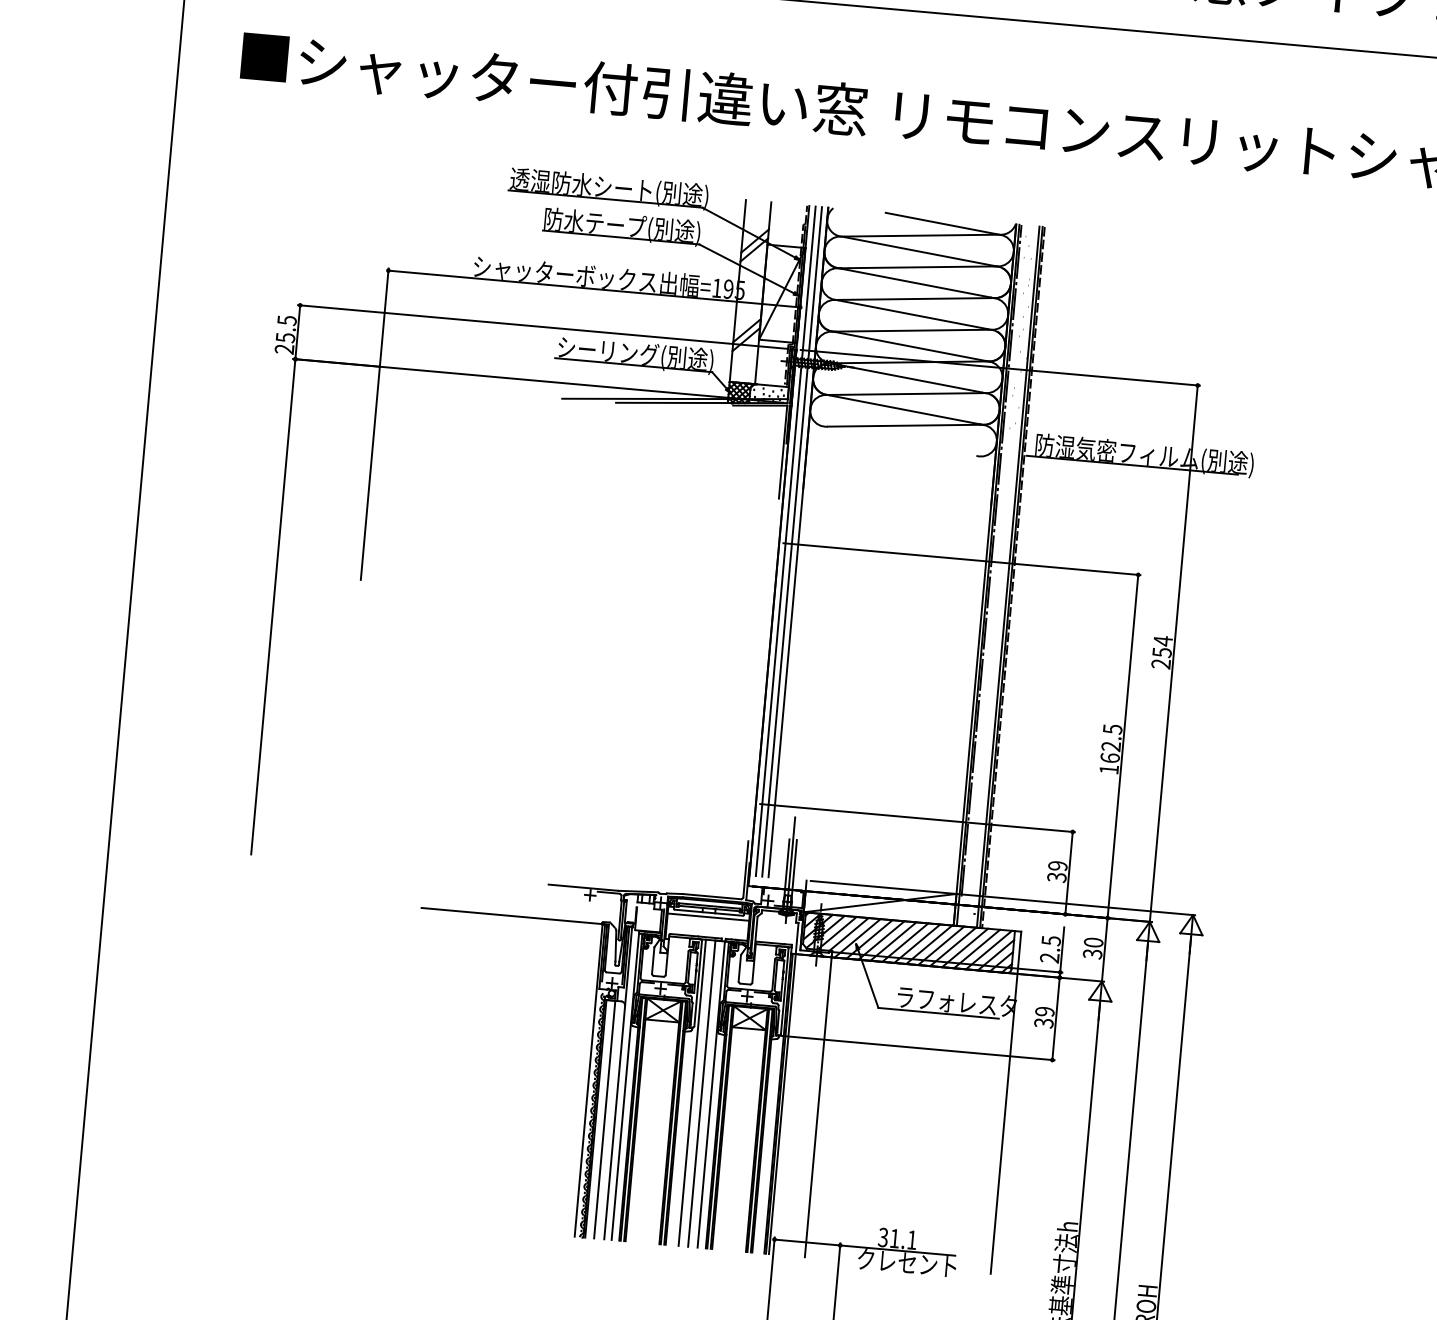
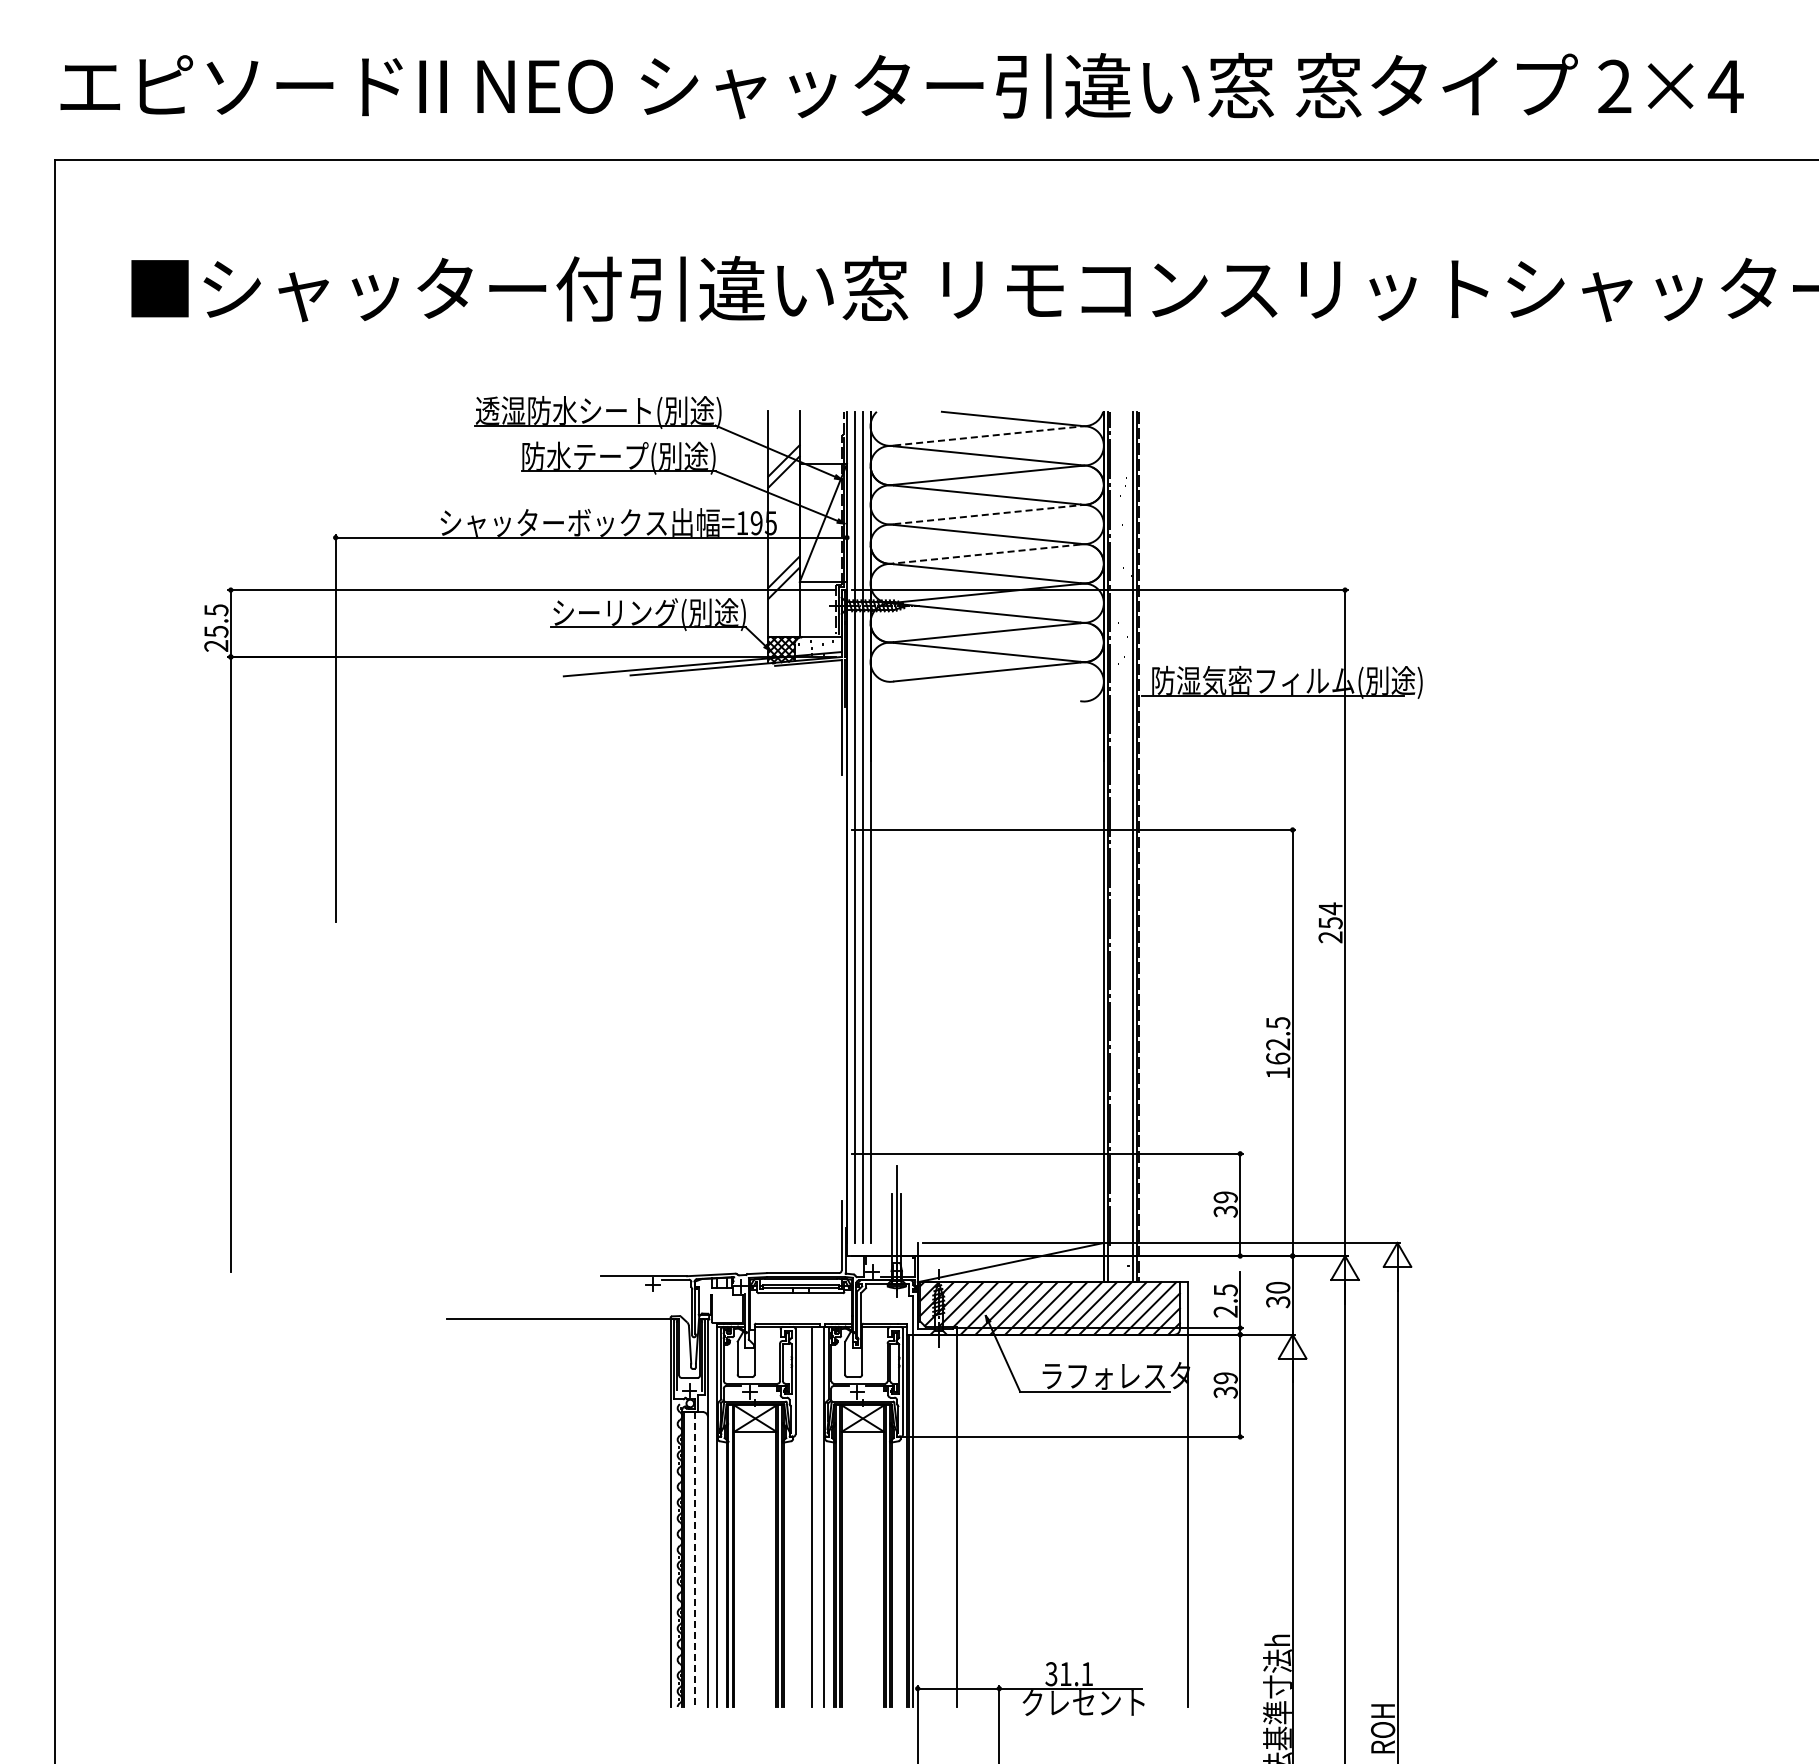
line: (920, 236) -> (987, 436), solid -> dashed
line: (915, 298) -> (987, 514), solid -> dashed
line: (911, 331) -> (986, 554), solid -> dashed
line: (708, 916) -> (800, 1298), removed
line: (692, 1092) -> (800, 1516), removed
line: (604, 1120) -> (695, 1560), solid -> dashed

